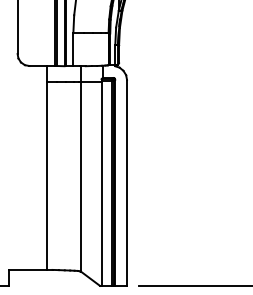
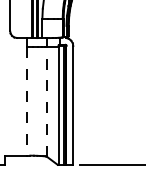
line: (45, 176) -> (26, 101), solid -> dashed
line: (80, 176) -> (46, 101), solid -> dashed

